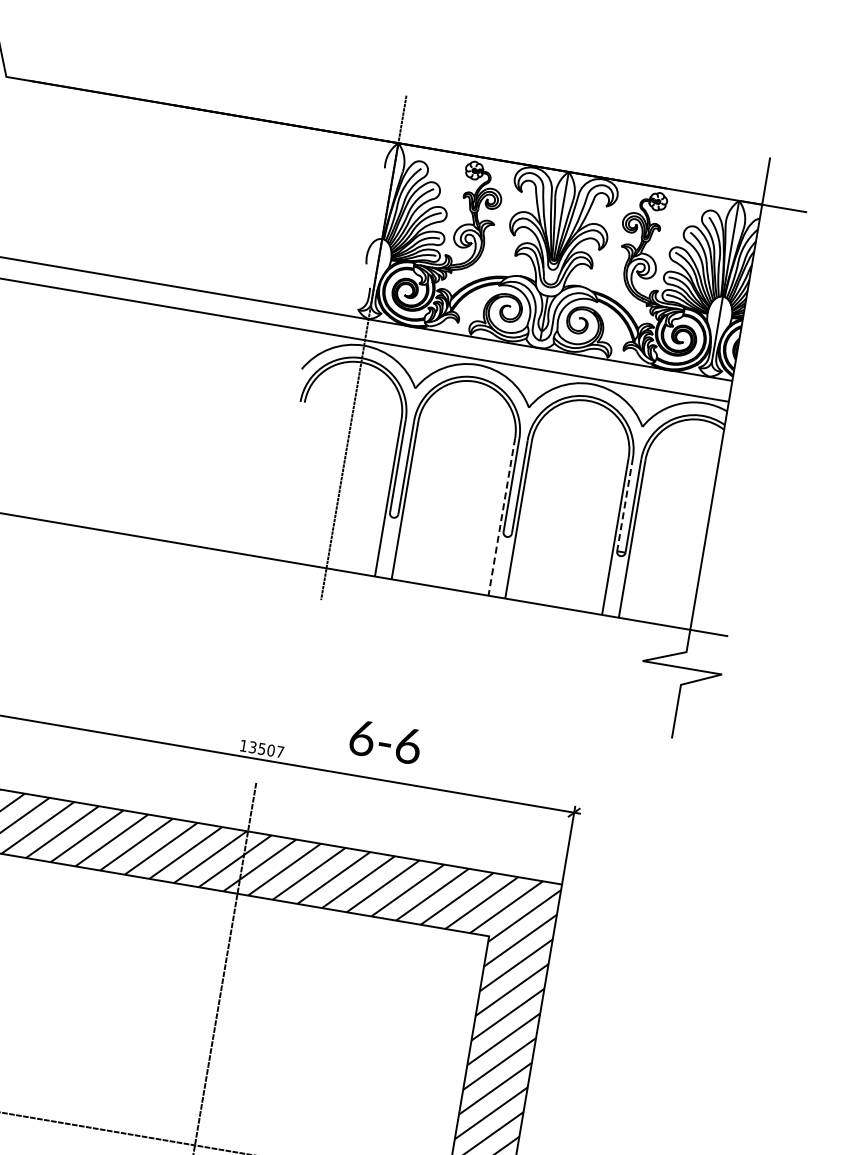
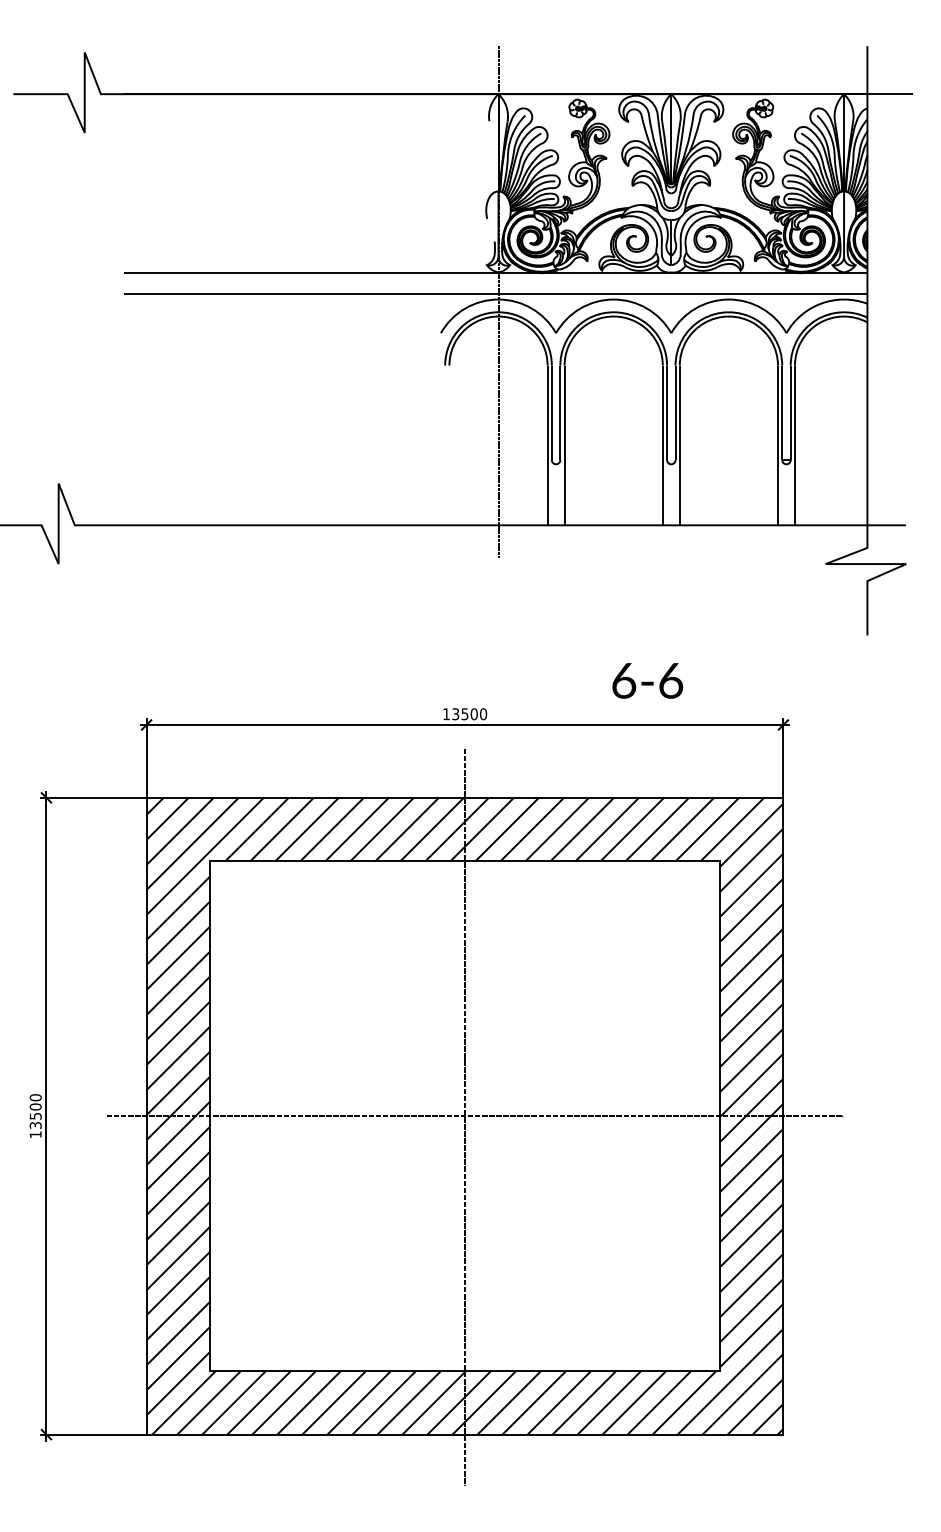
line: (625, 505) -> (782, 413), dashed -> solid
line: (501, 516) -> (662, 445), dashed -> solid
text: (385, 741) -> (647, 680), moved
text: (280, 752) -> (483, 714), 13507 -> 13500

